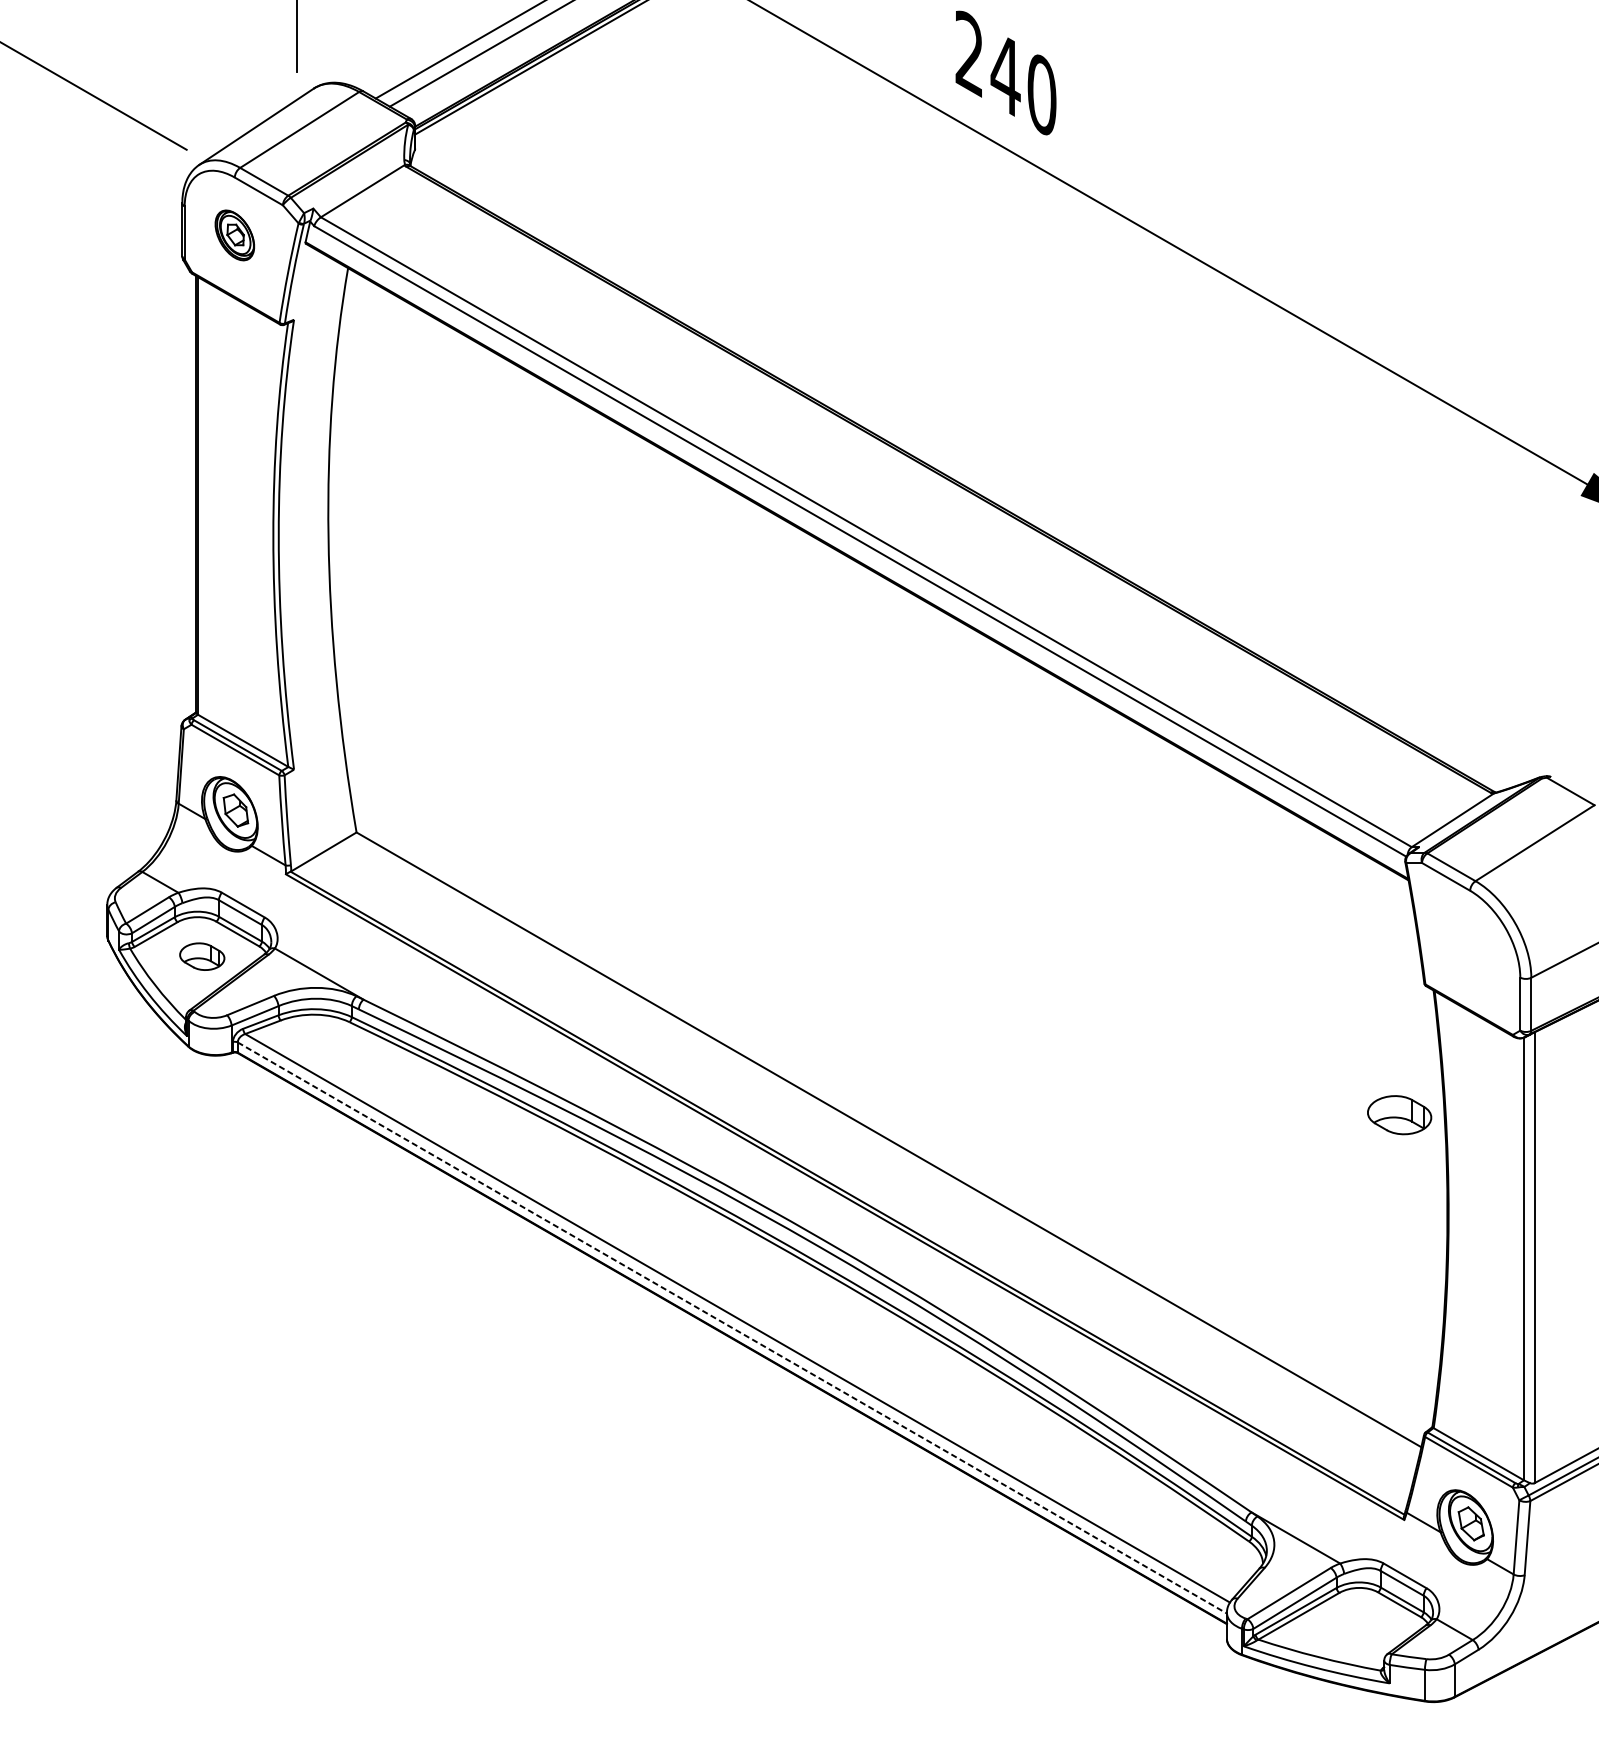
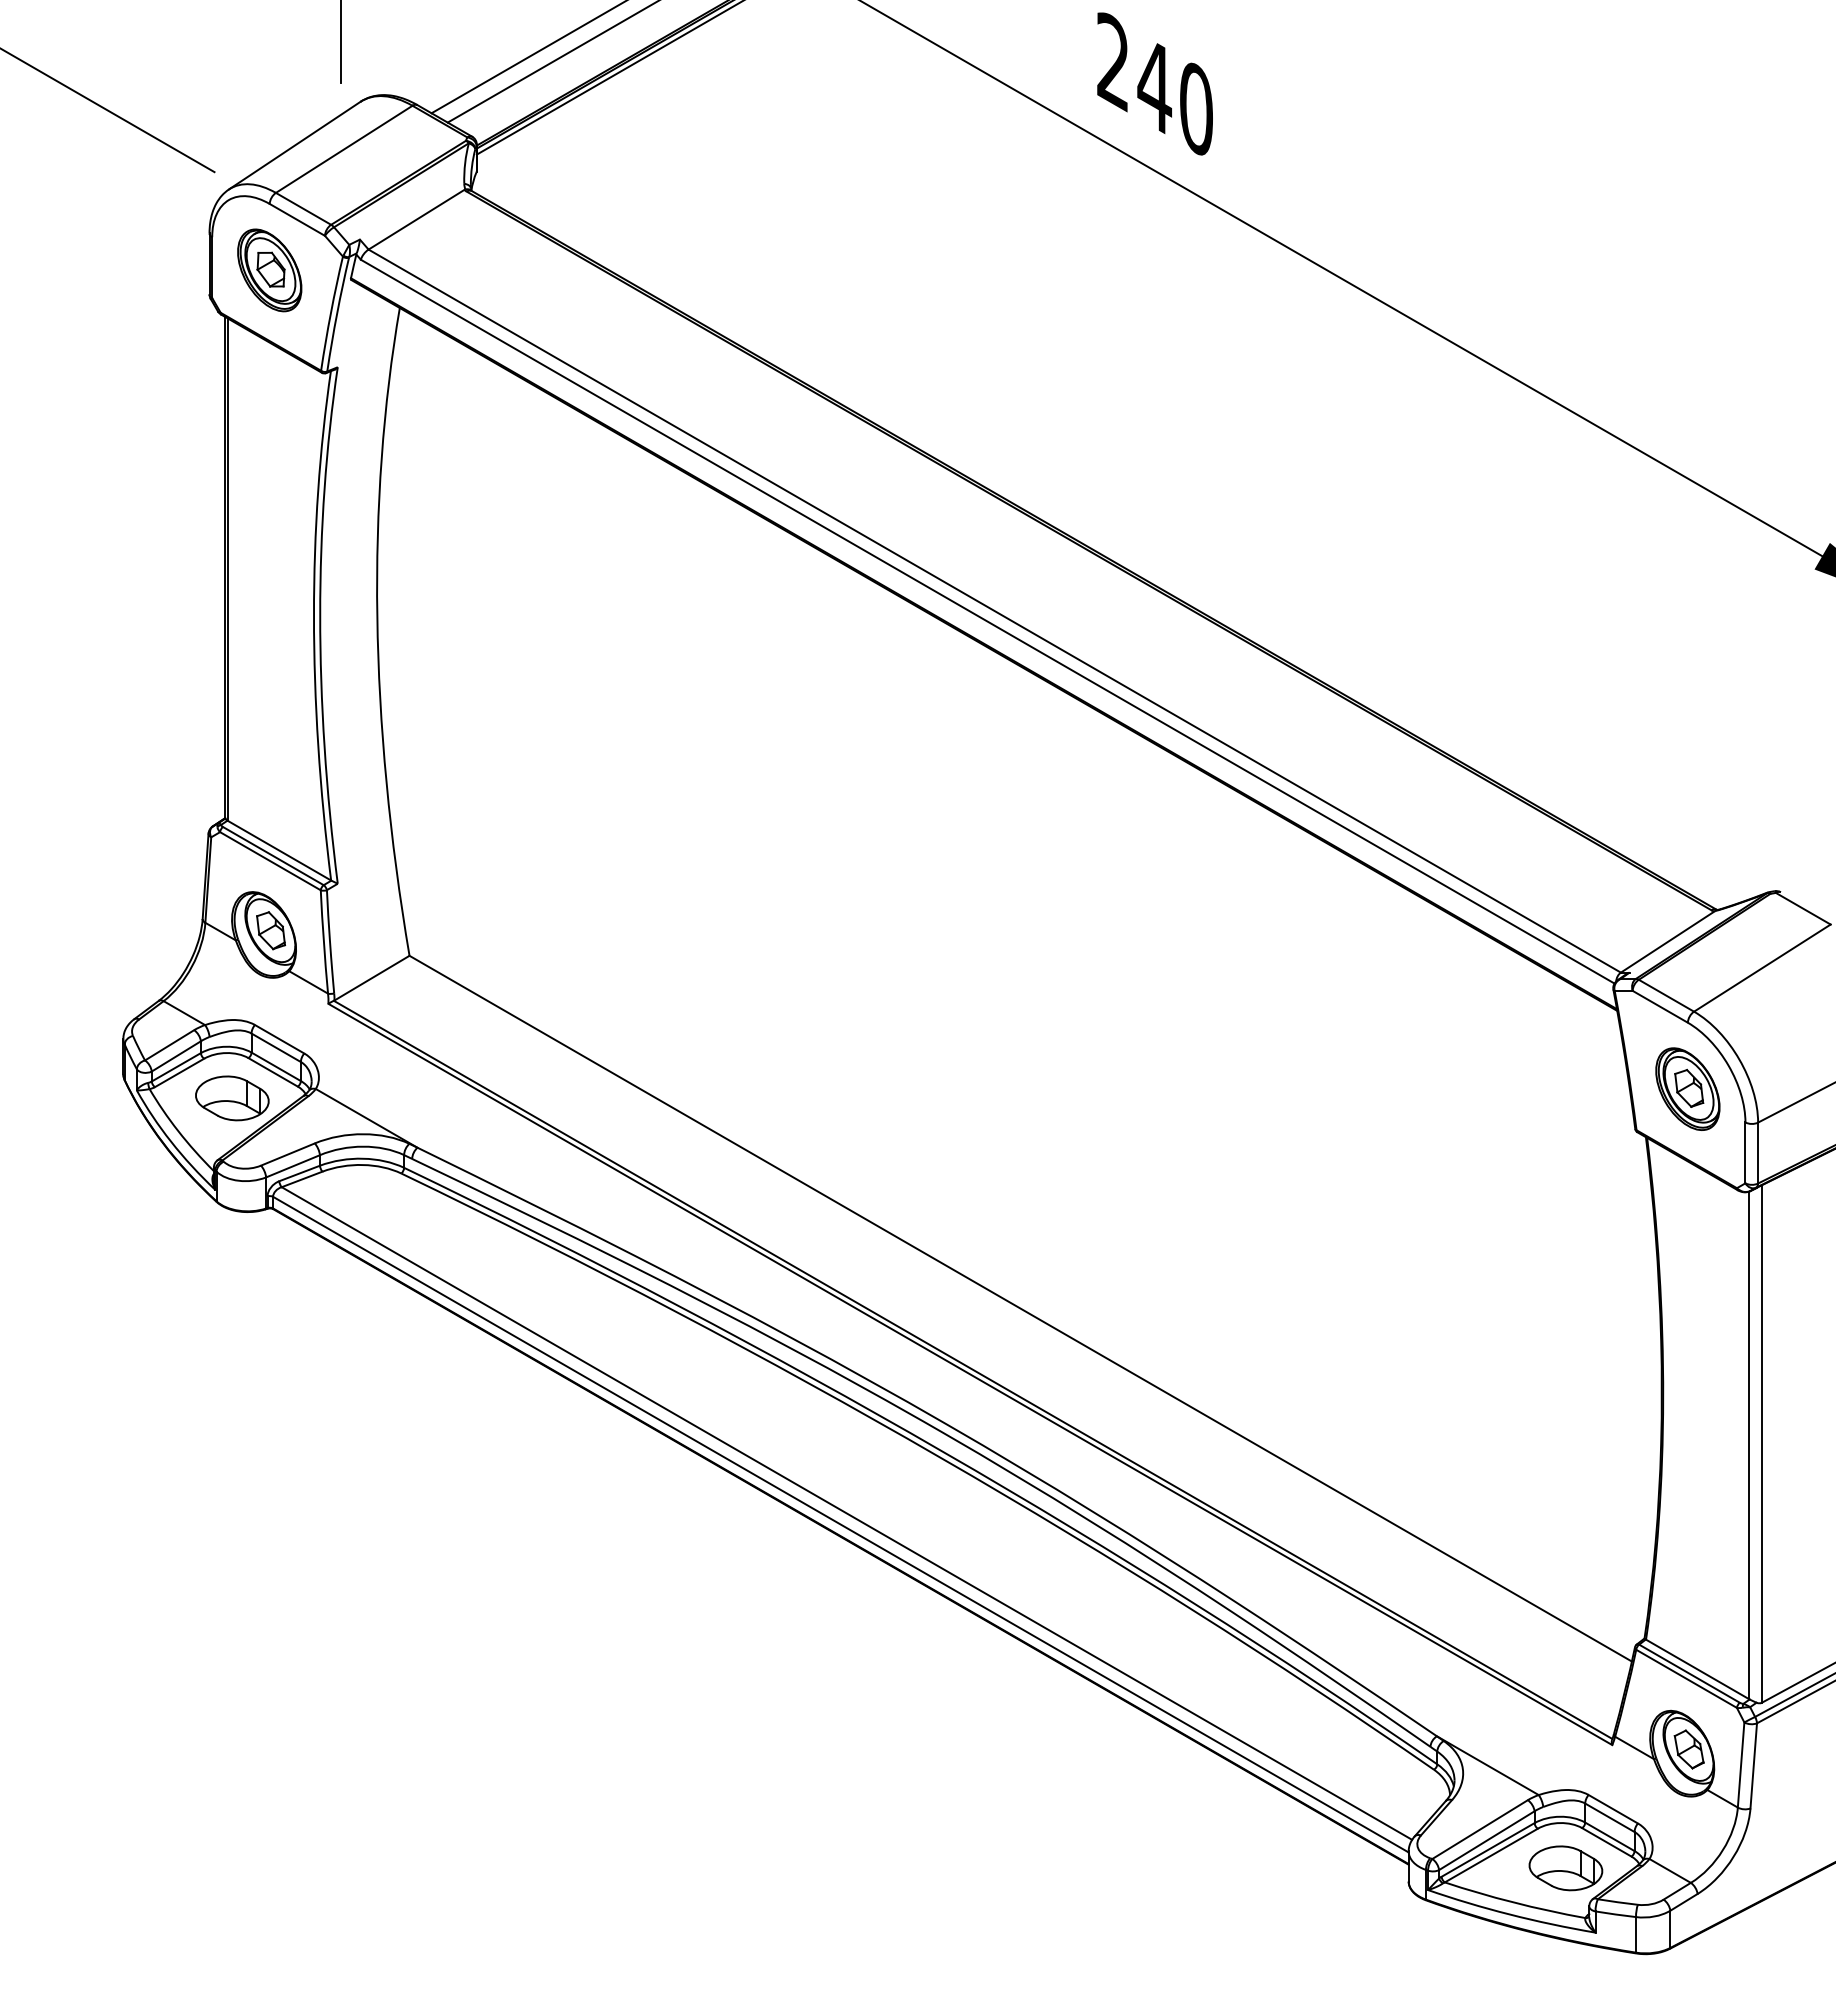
part: (234, 235) -> (269, 270), size x1.43
part: (1469, 948) -> (1687, 1088), added
part: (202, 956) -> (232, 1098), size x1.43
part: (1399, 1115) -> (1565, 1868), moved
line: (731, 1327) -> (840, 1524), dashed -> solid

